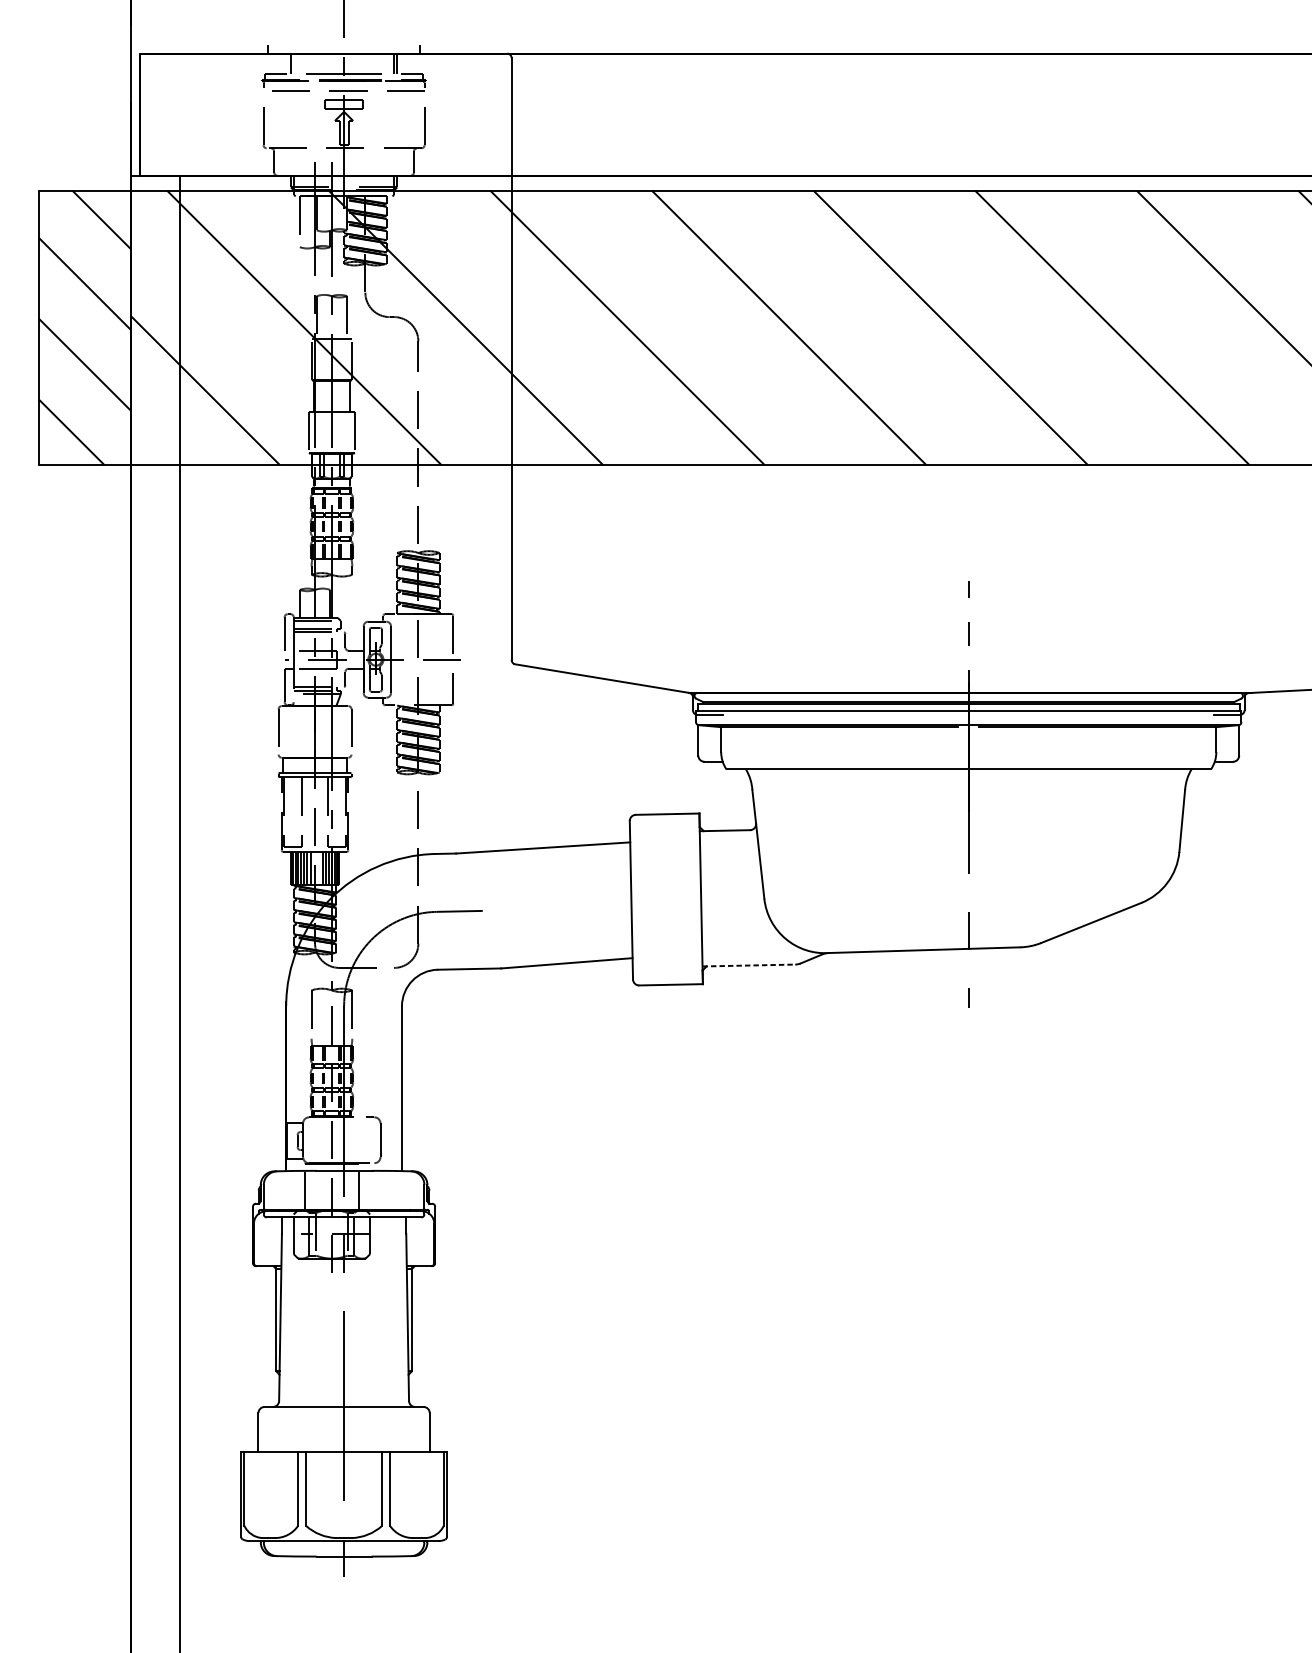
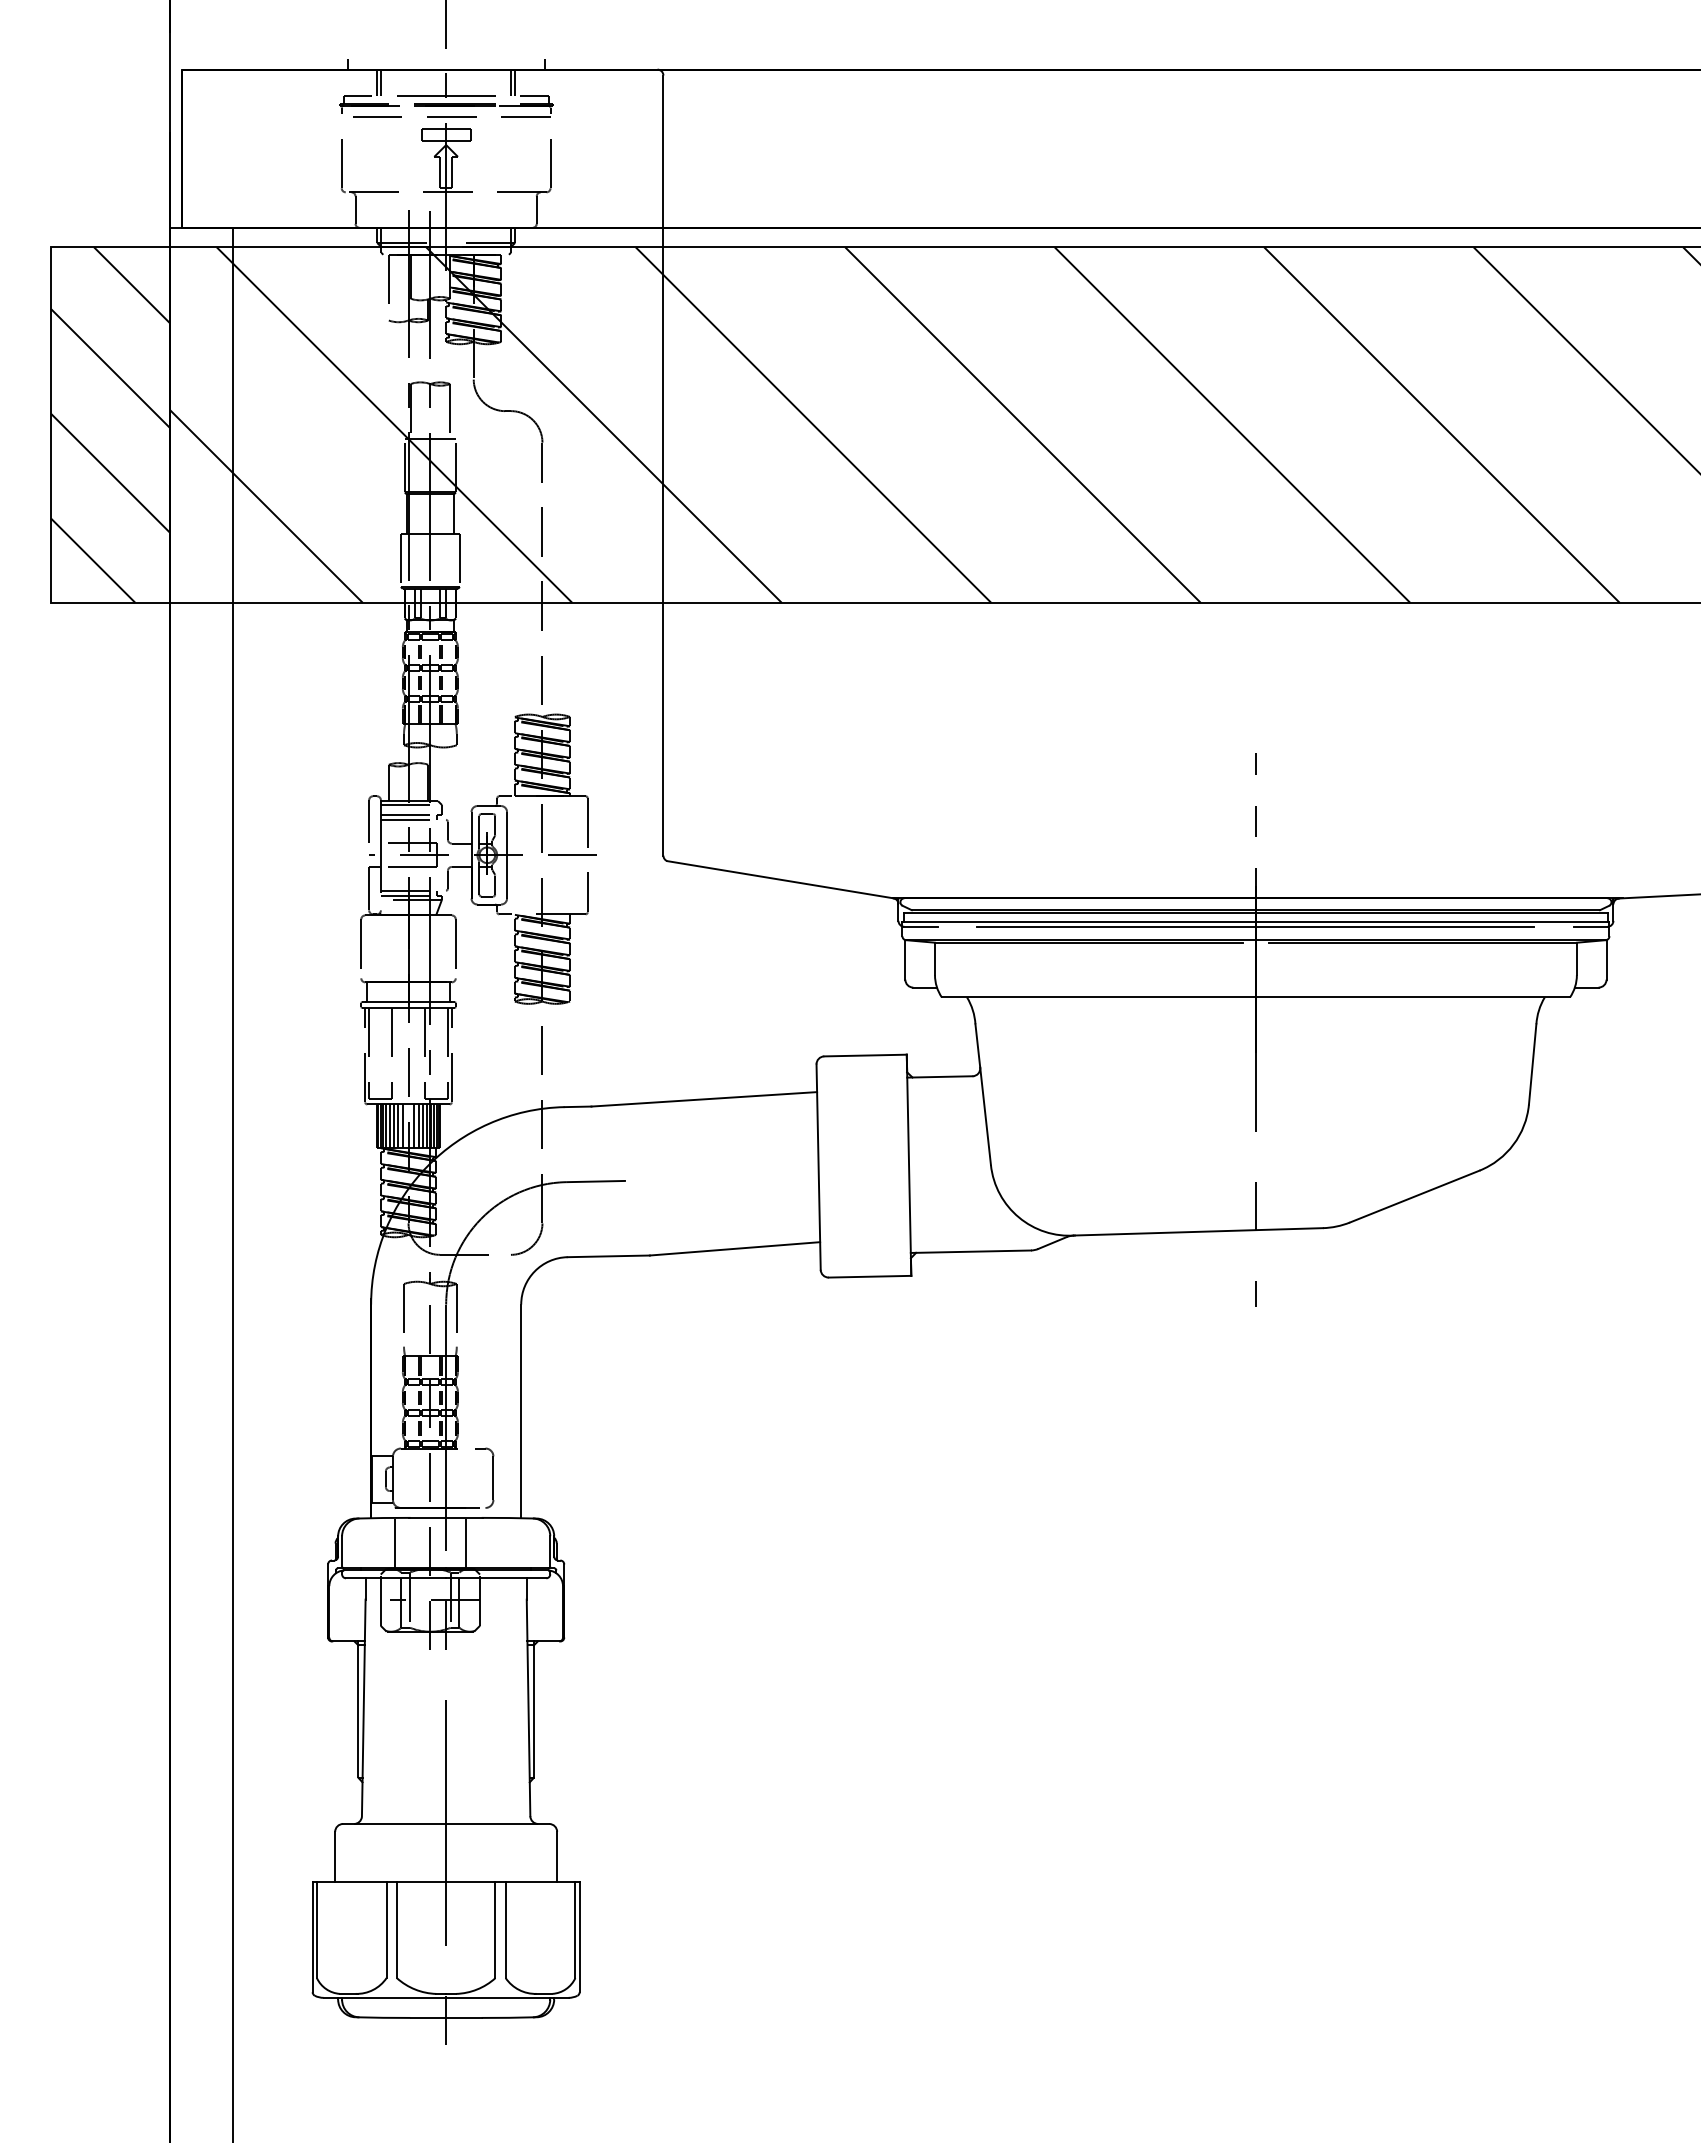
line: (294, 63) -> (381, 82), added
line: (968, 714) -> (1255, 926), added
line: (319, 868) -> (414, 1125), added
line: (749, 965) -> (971, 1251), dashed -> solid

